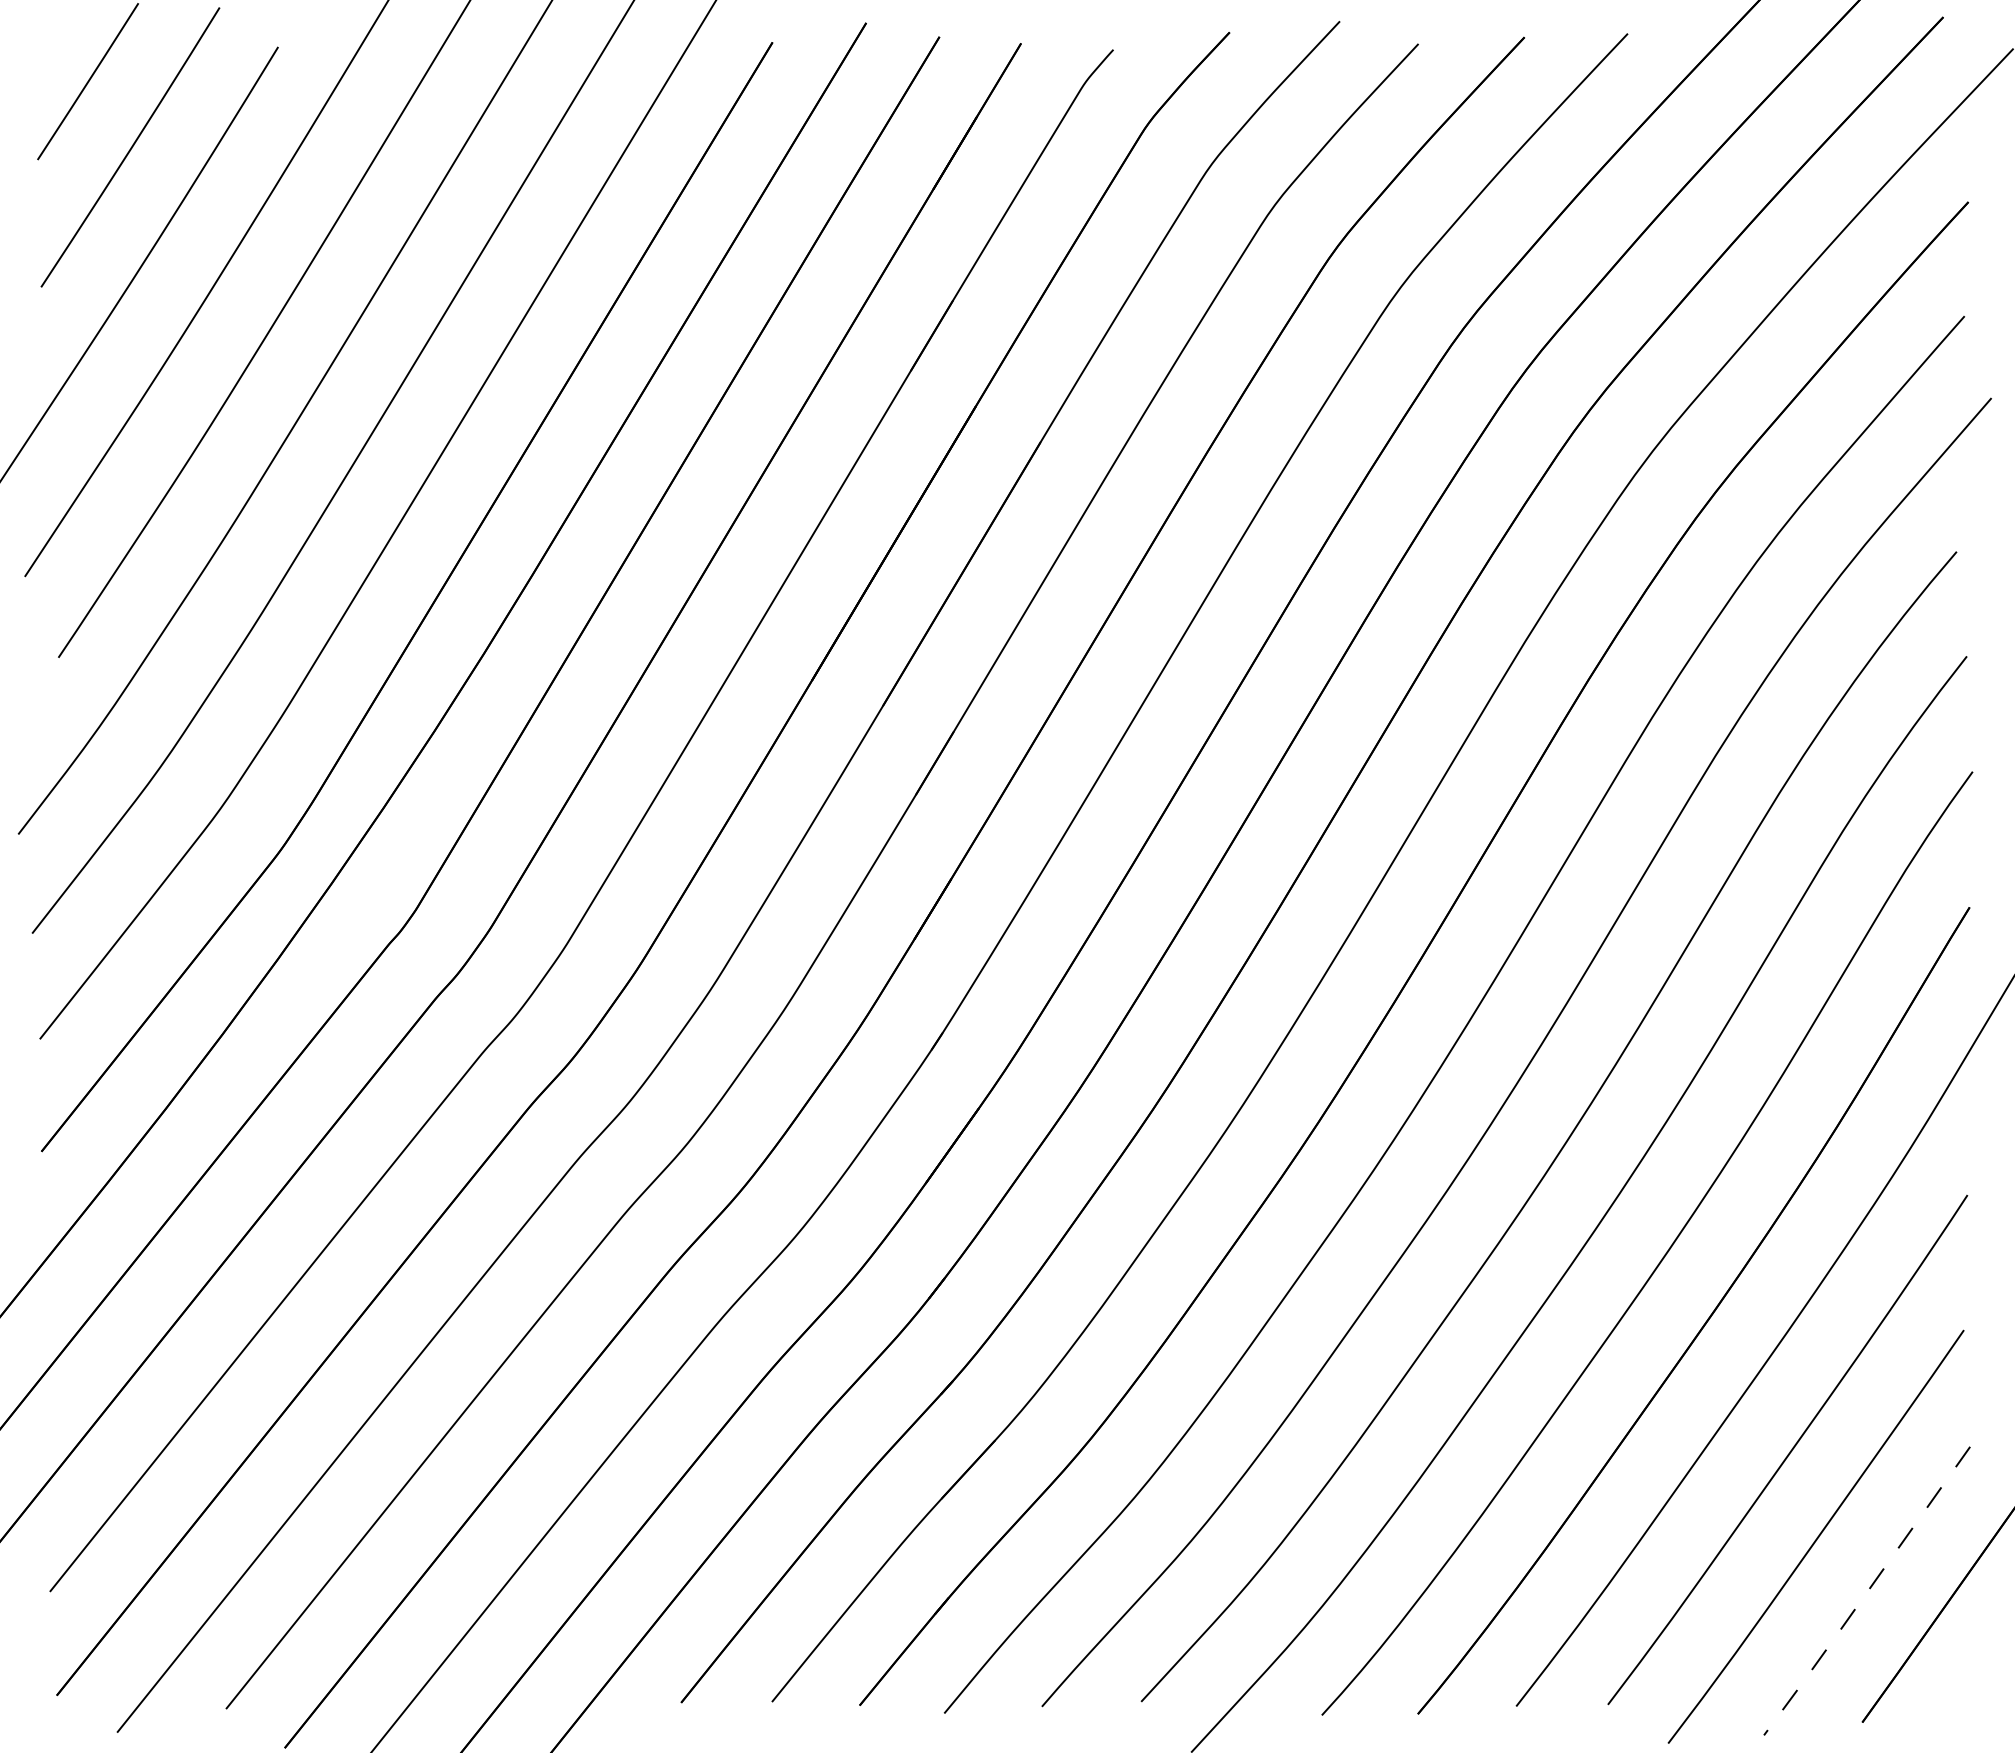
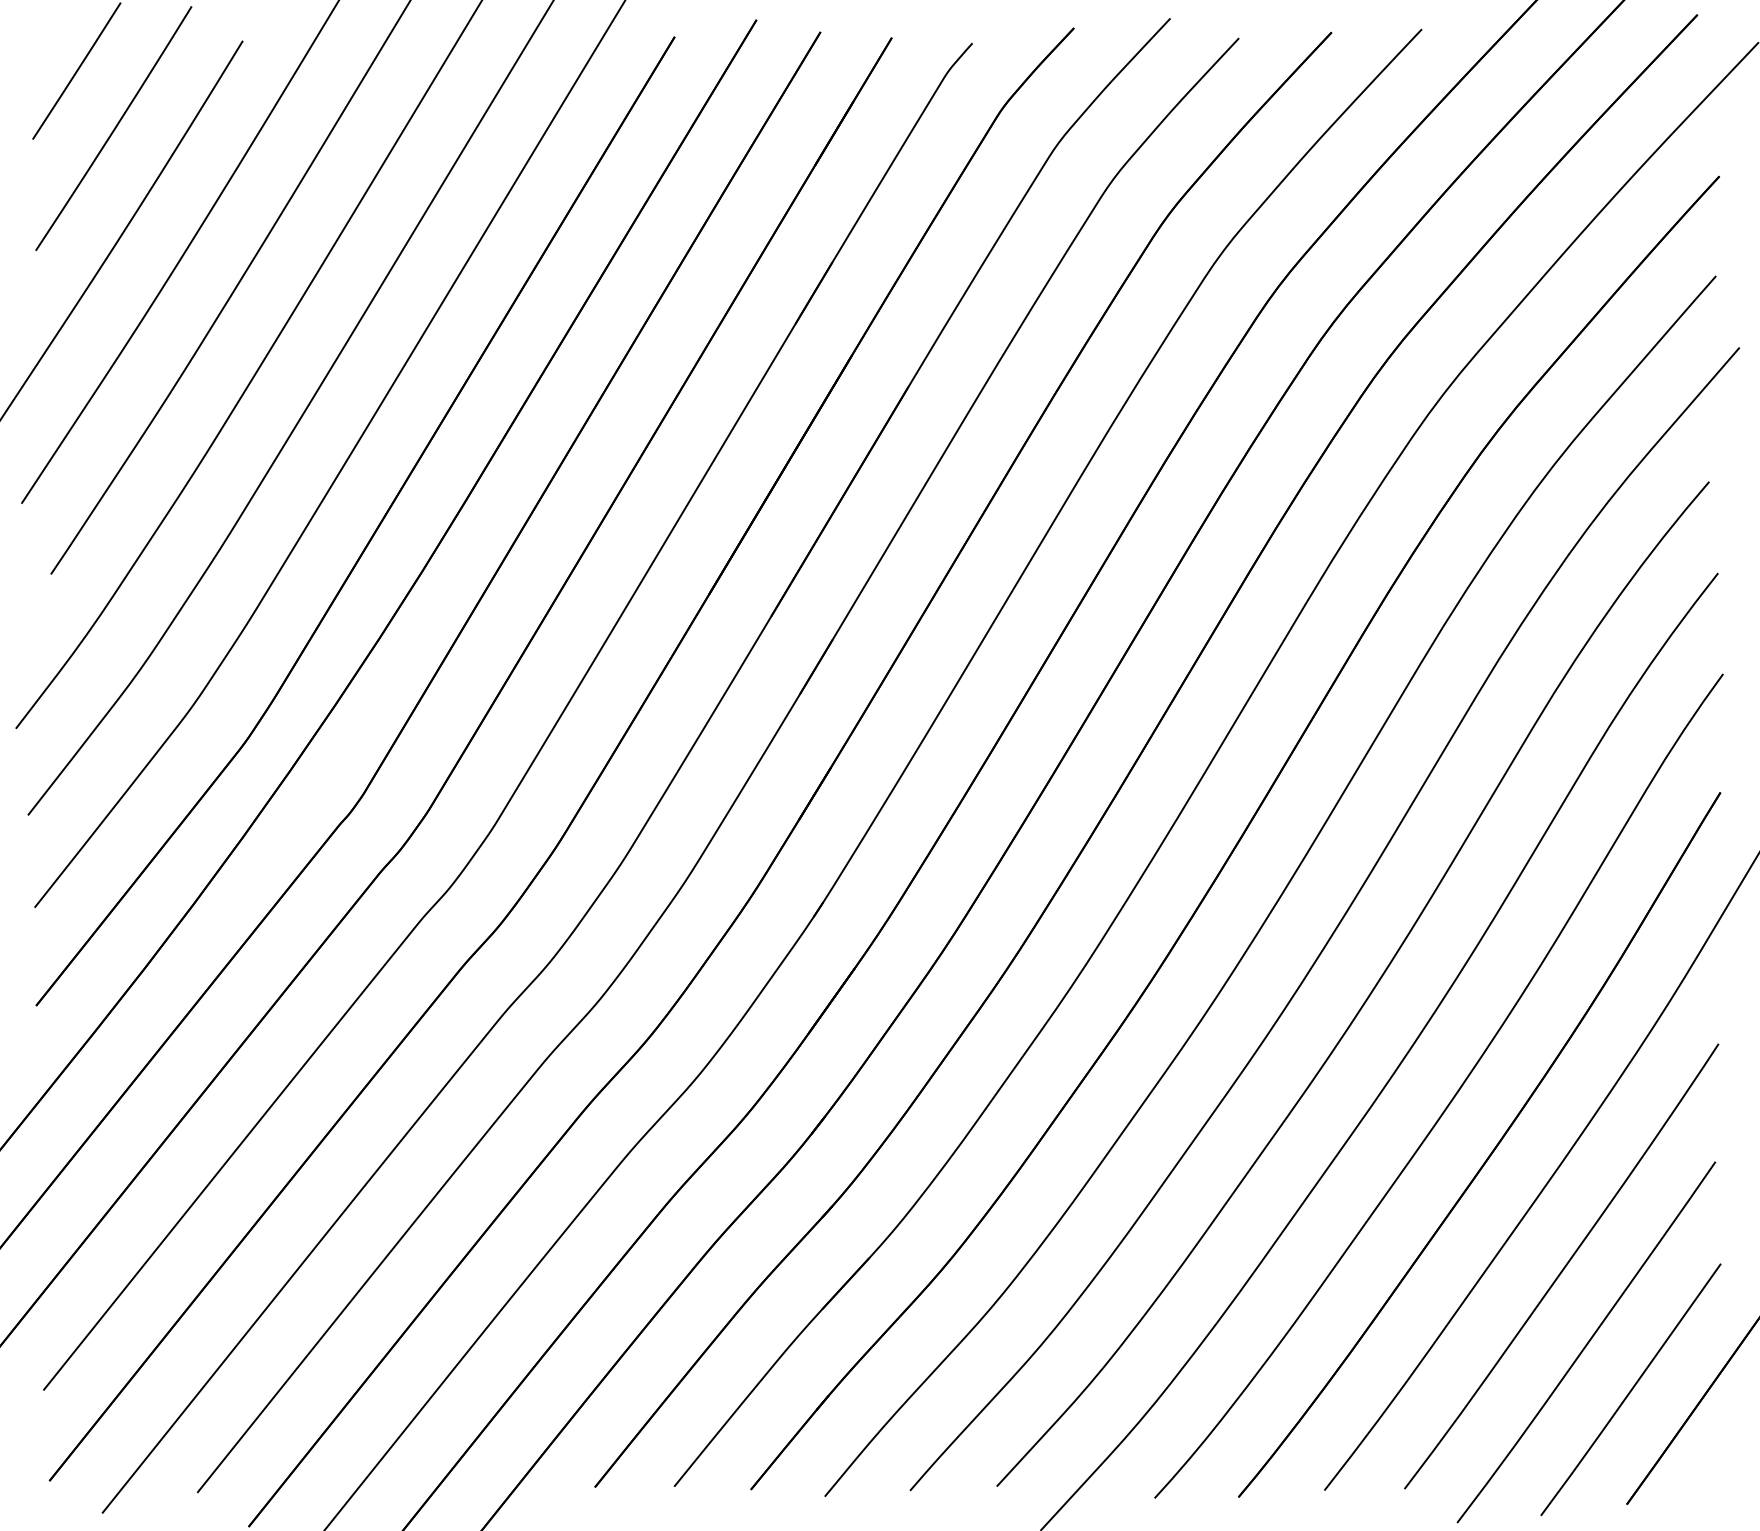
line: (1866, 1592) -> (1630, 1390), dashed -> solid

